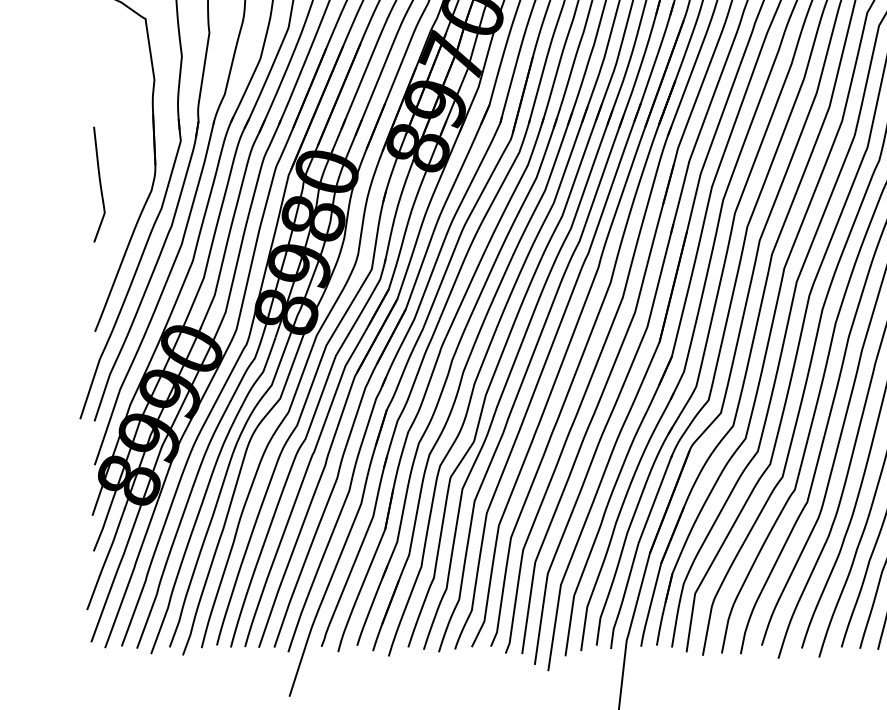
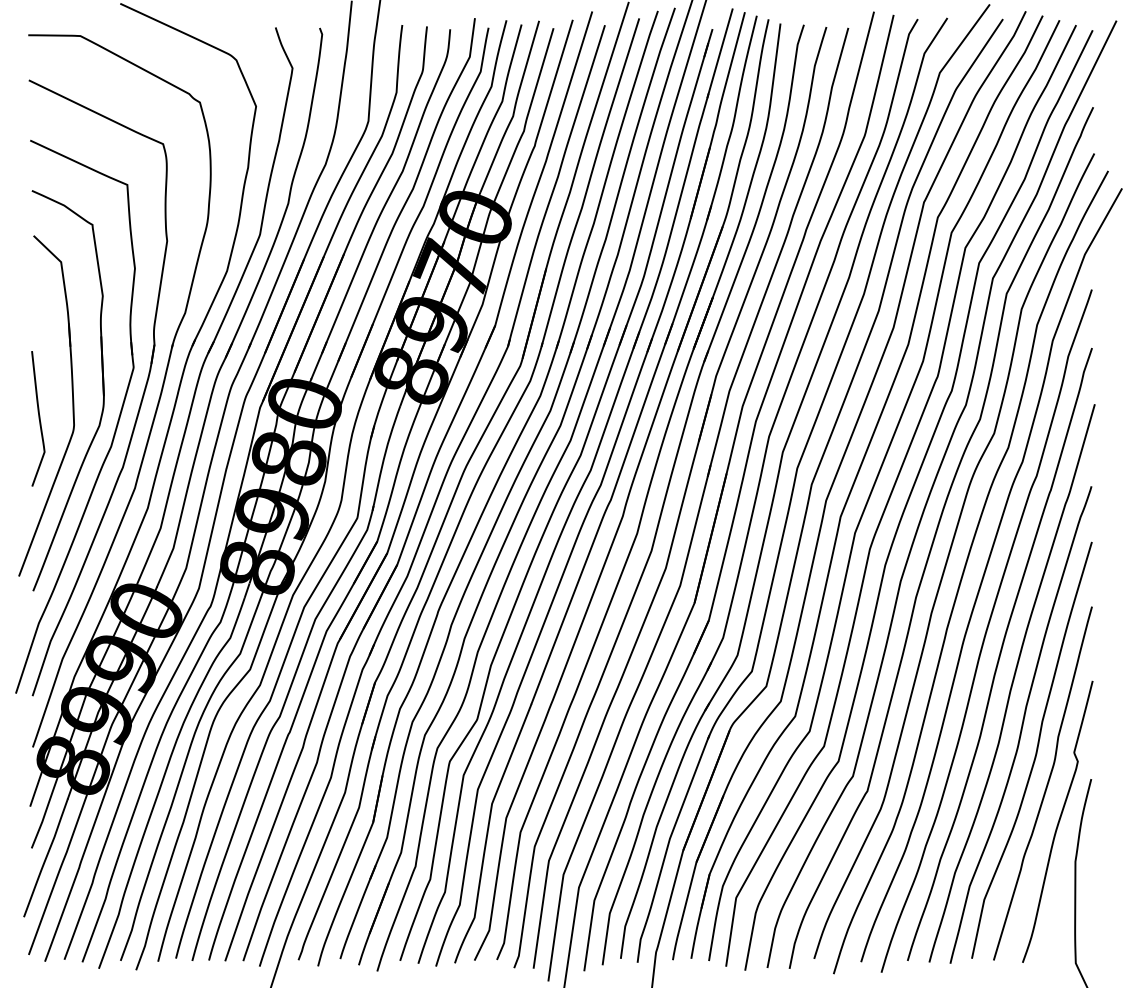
part: (128, 173) -> (72, 405), added

